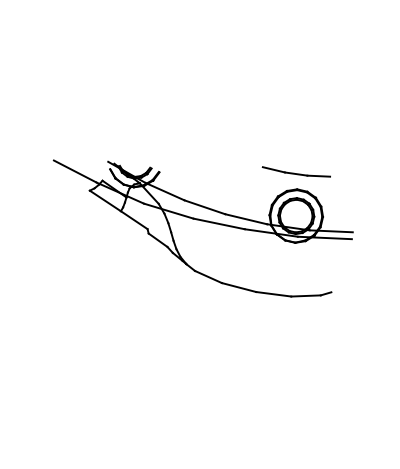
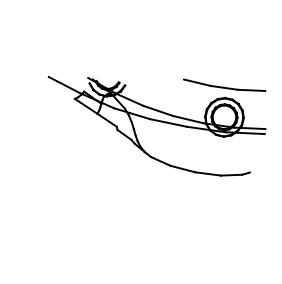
part: (296, 171) -> (224, 84), size x1.67

